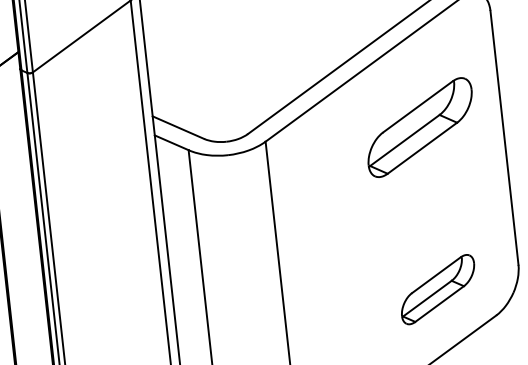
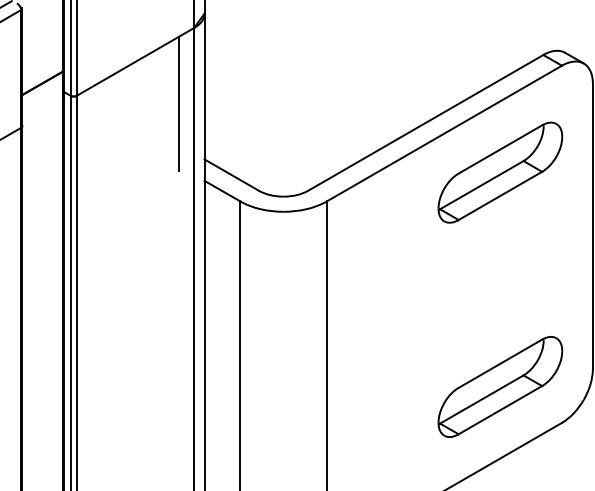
line: (124, 69) -> (178, 103), added
part: (420, 127) -> (500, 172), moved
part: (438, 289) -> (500, 386), size x1.43

